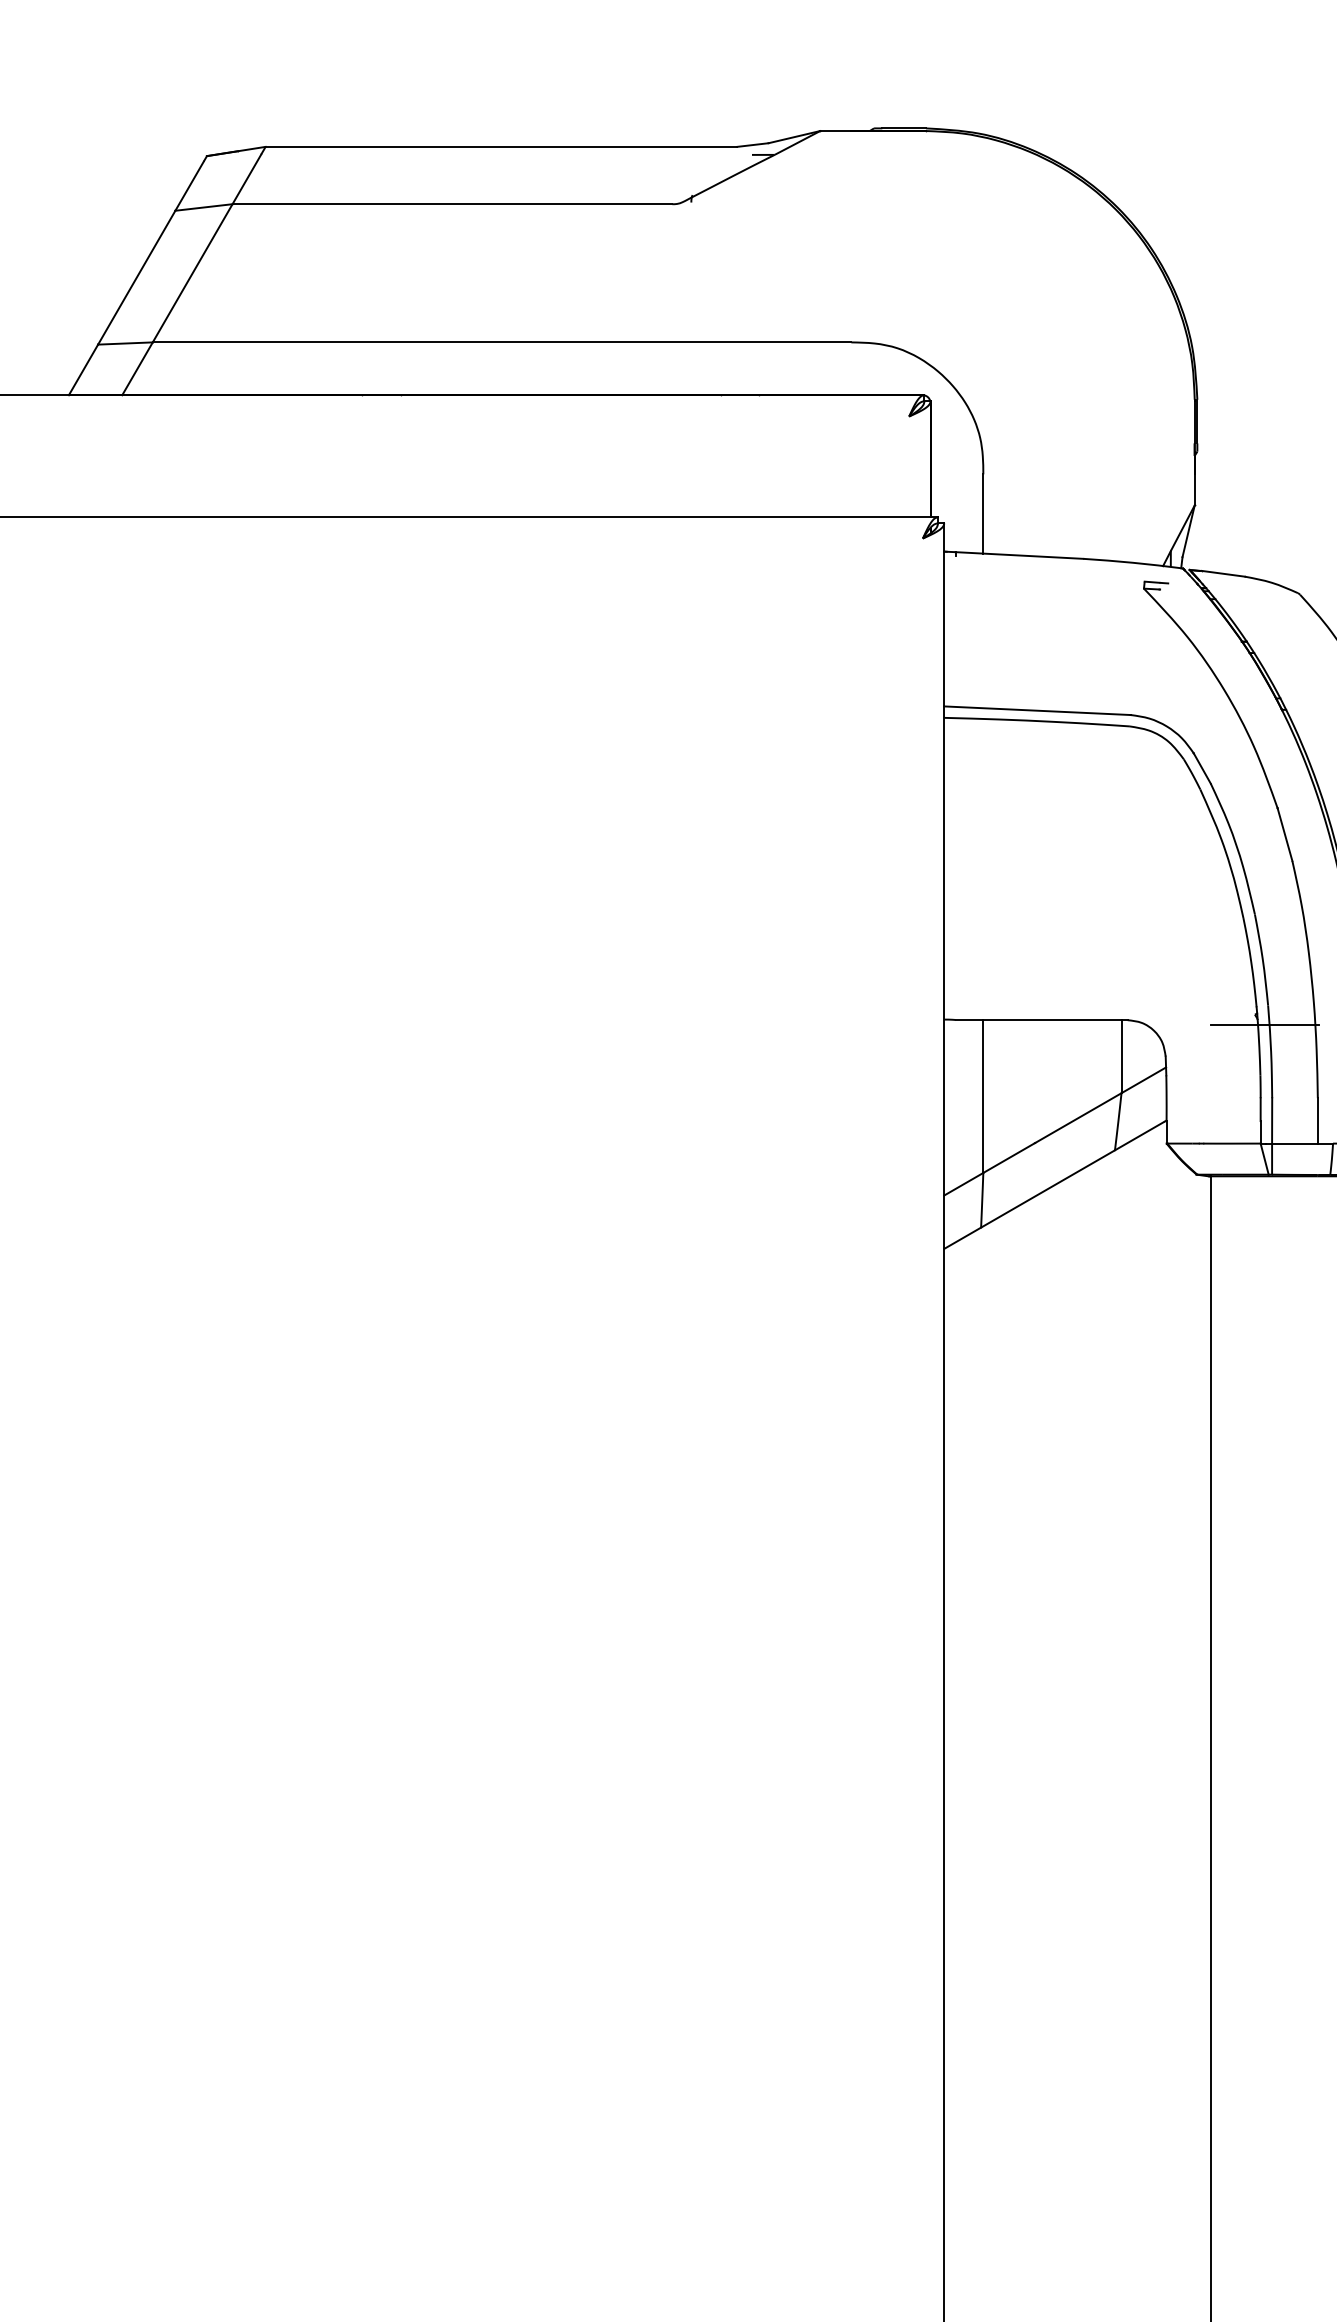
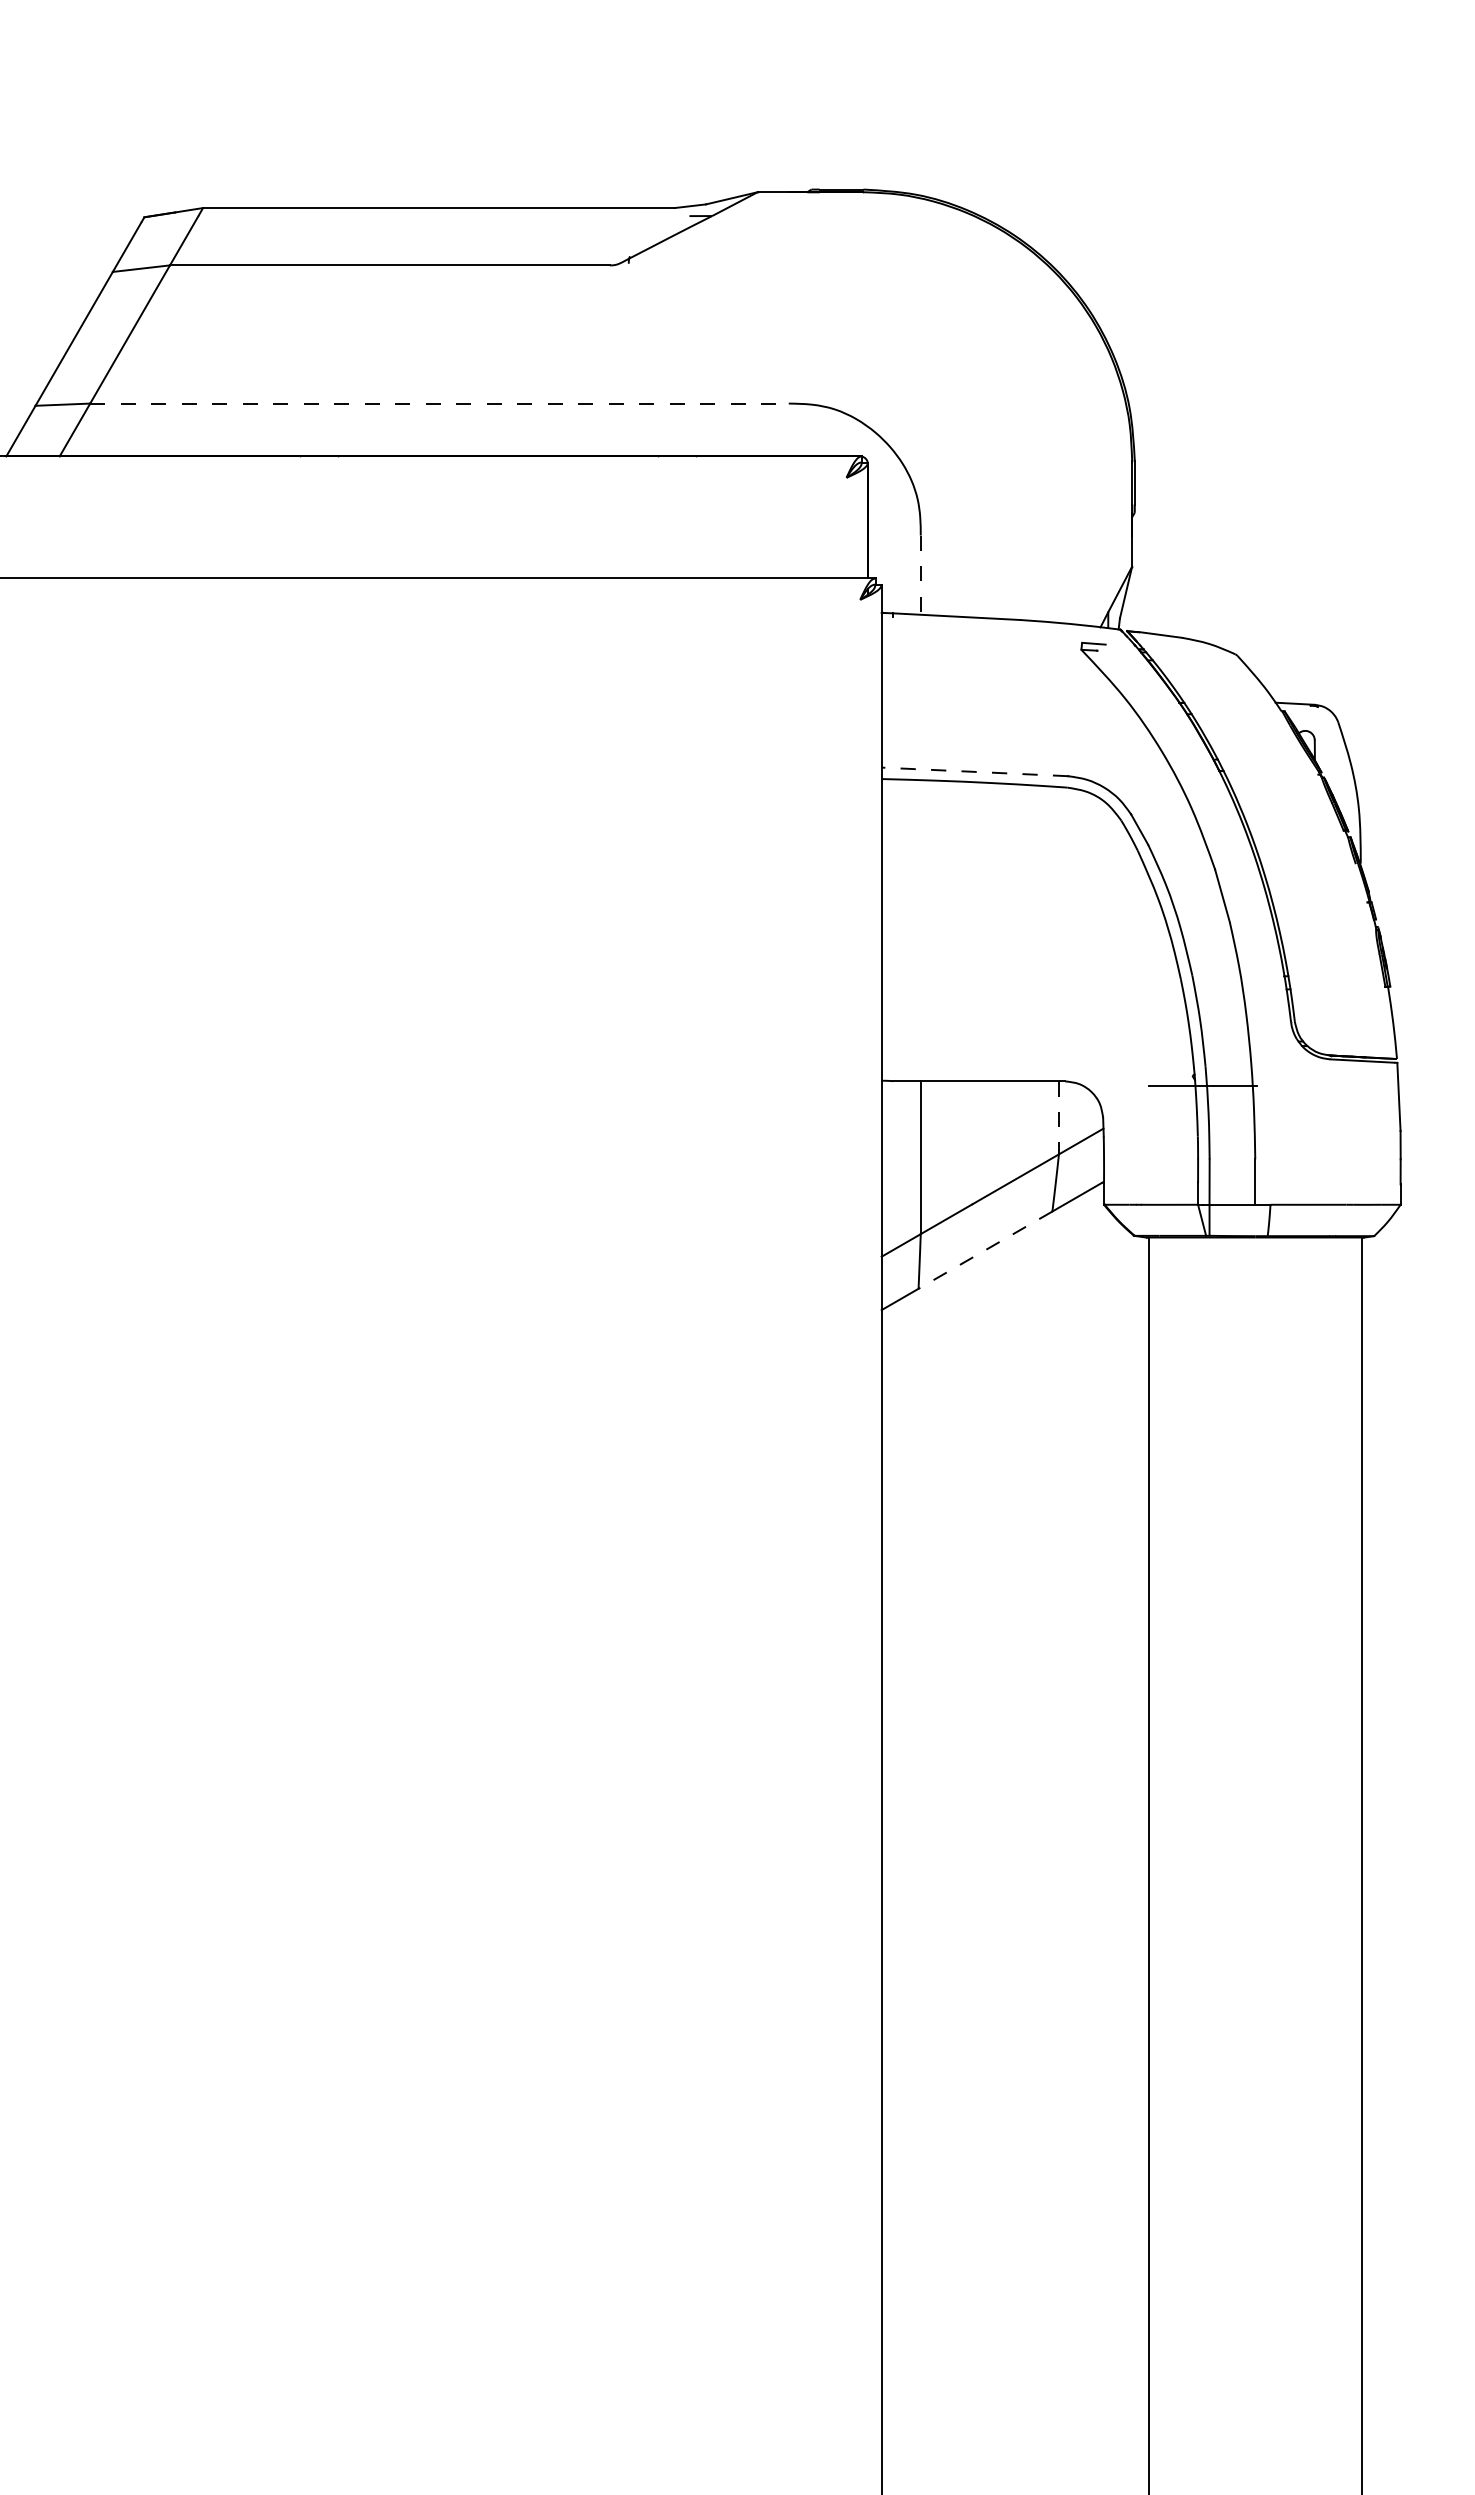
line: (503, 342) -> (440, 403), solid -> dashed
line: (983, 514) -> (920, 575), solid -> dashed
line: (1037, 710) -> (974, 771), solid -> dashed
line: (1121, 1056) -> (1058, 1117), solid -> dashed
line: (1048, 1189) -> (985, 1250), solid -> dashed

